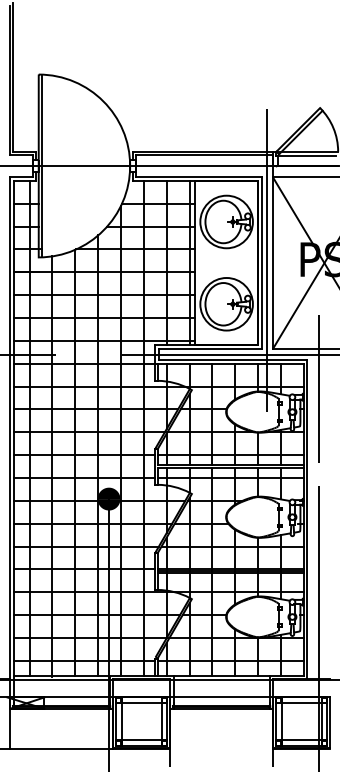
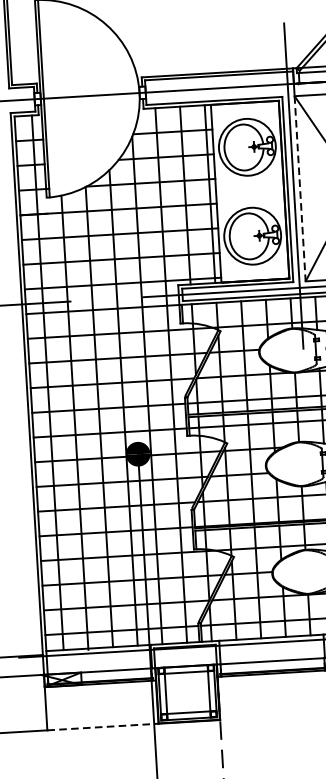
line: (273, 263) -> (300, 189), solid -> dashed
line: (62, 748) -> (103, 726), solid -> dashed

